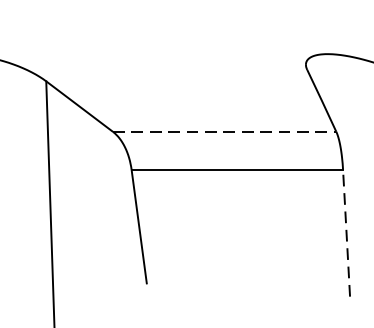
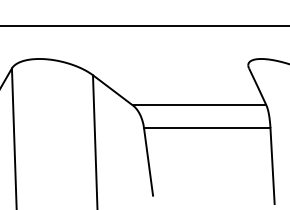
line: (224, 131) -> (199, 105), dashed -> solid
line: (346, 233) -> (272, 166), dashed -> solid

